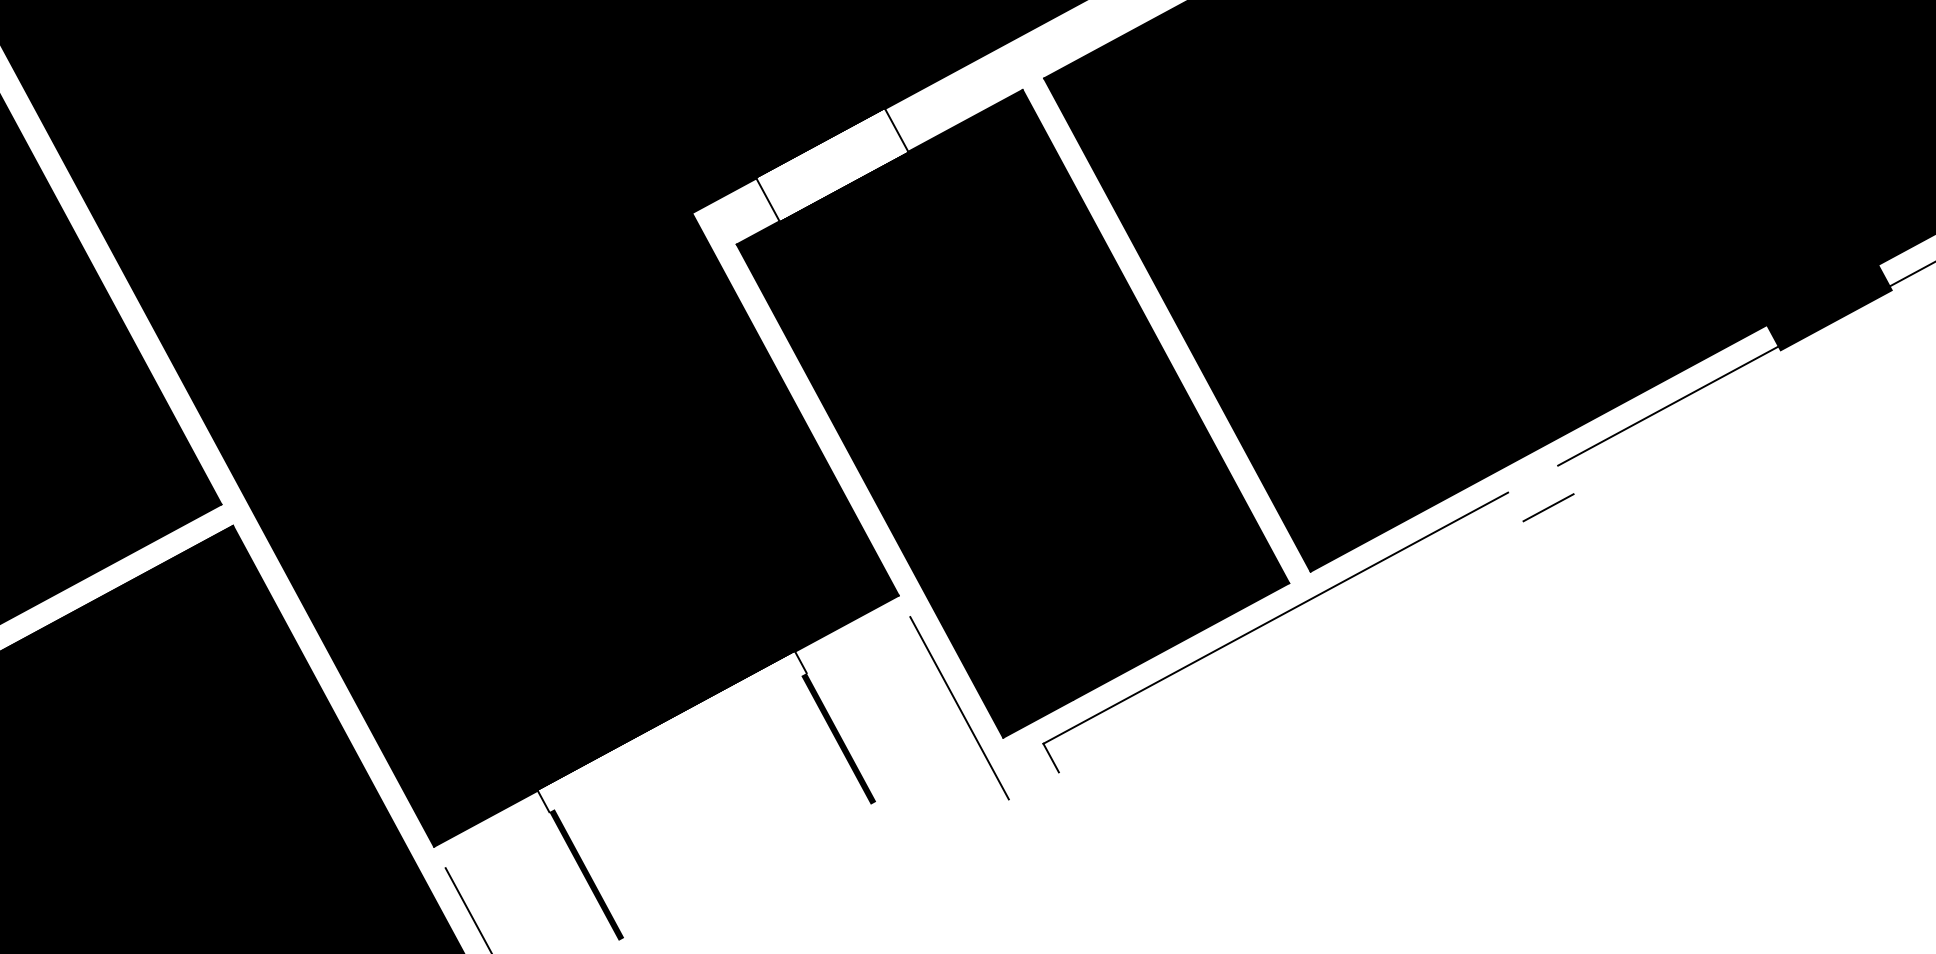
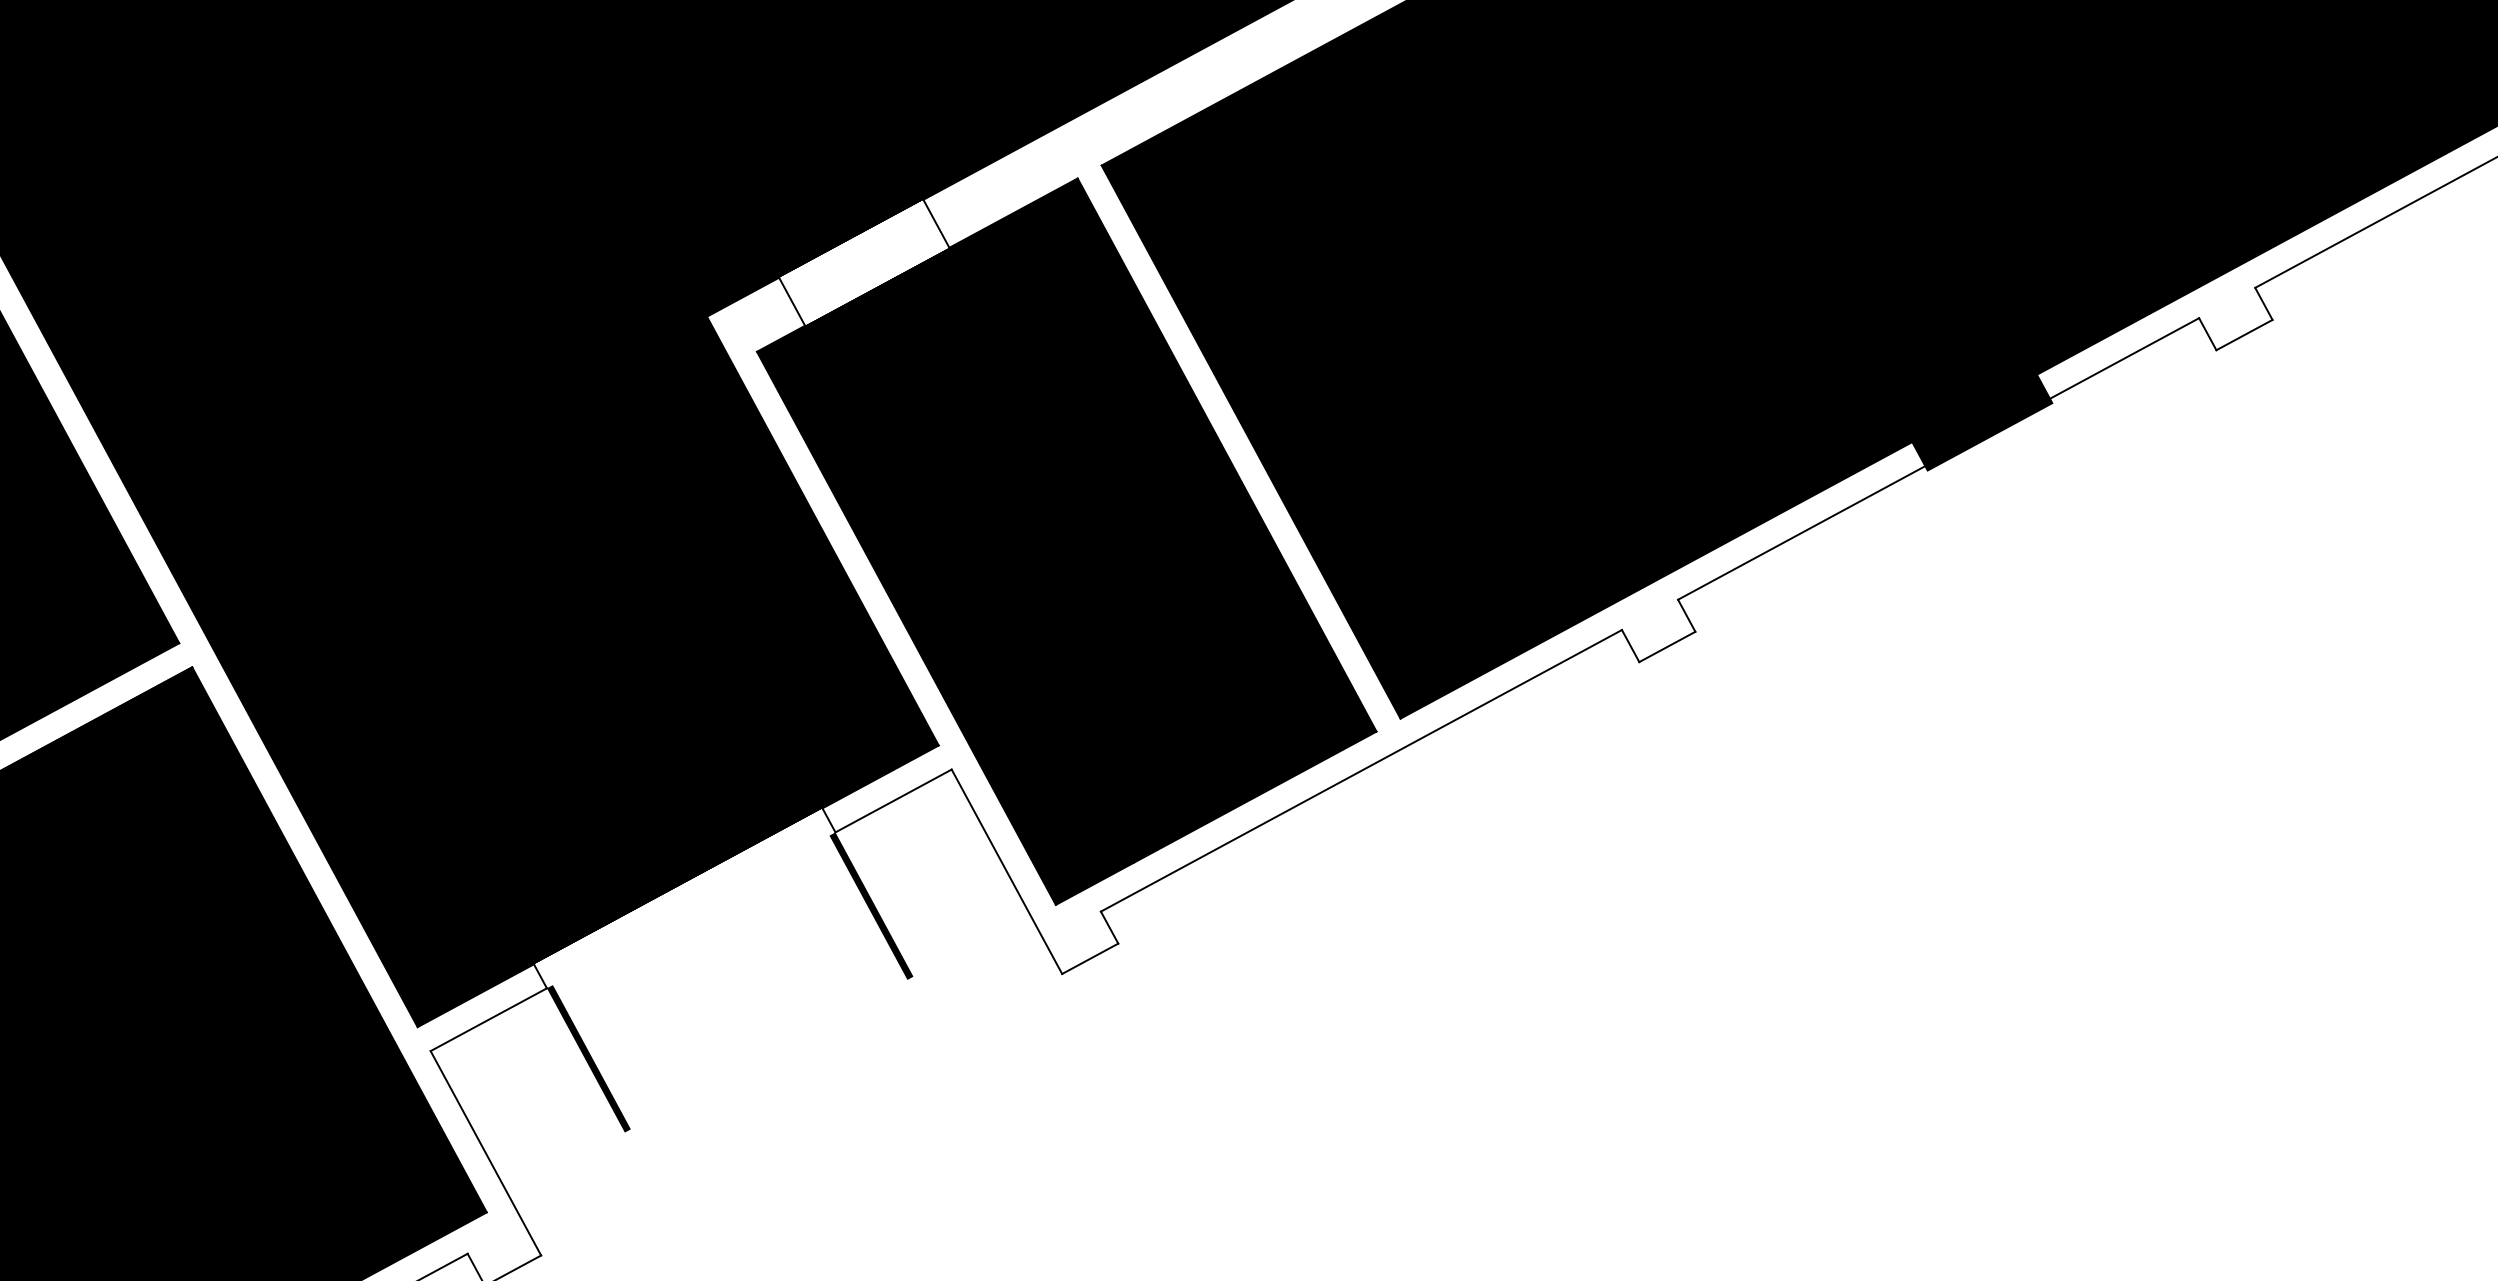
line: (1565, 479) -> (1686, 615), added
line: (1515, 507) -> (1630, 646), added
line: (858, 644) -> (893, 800), added
line: (1034, 785) -> (1090, 958), added
line: (497, 839) -> (488, 1019), added

